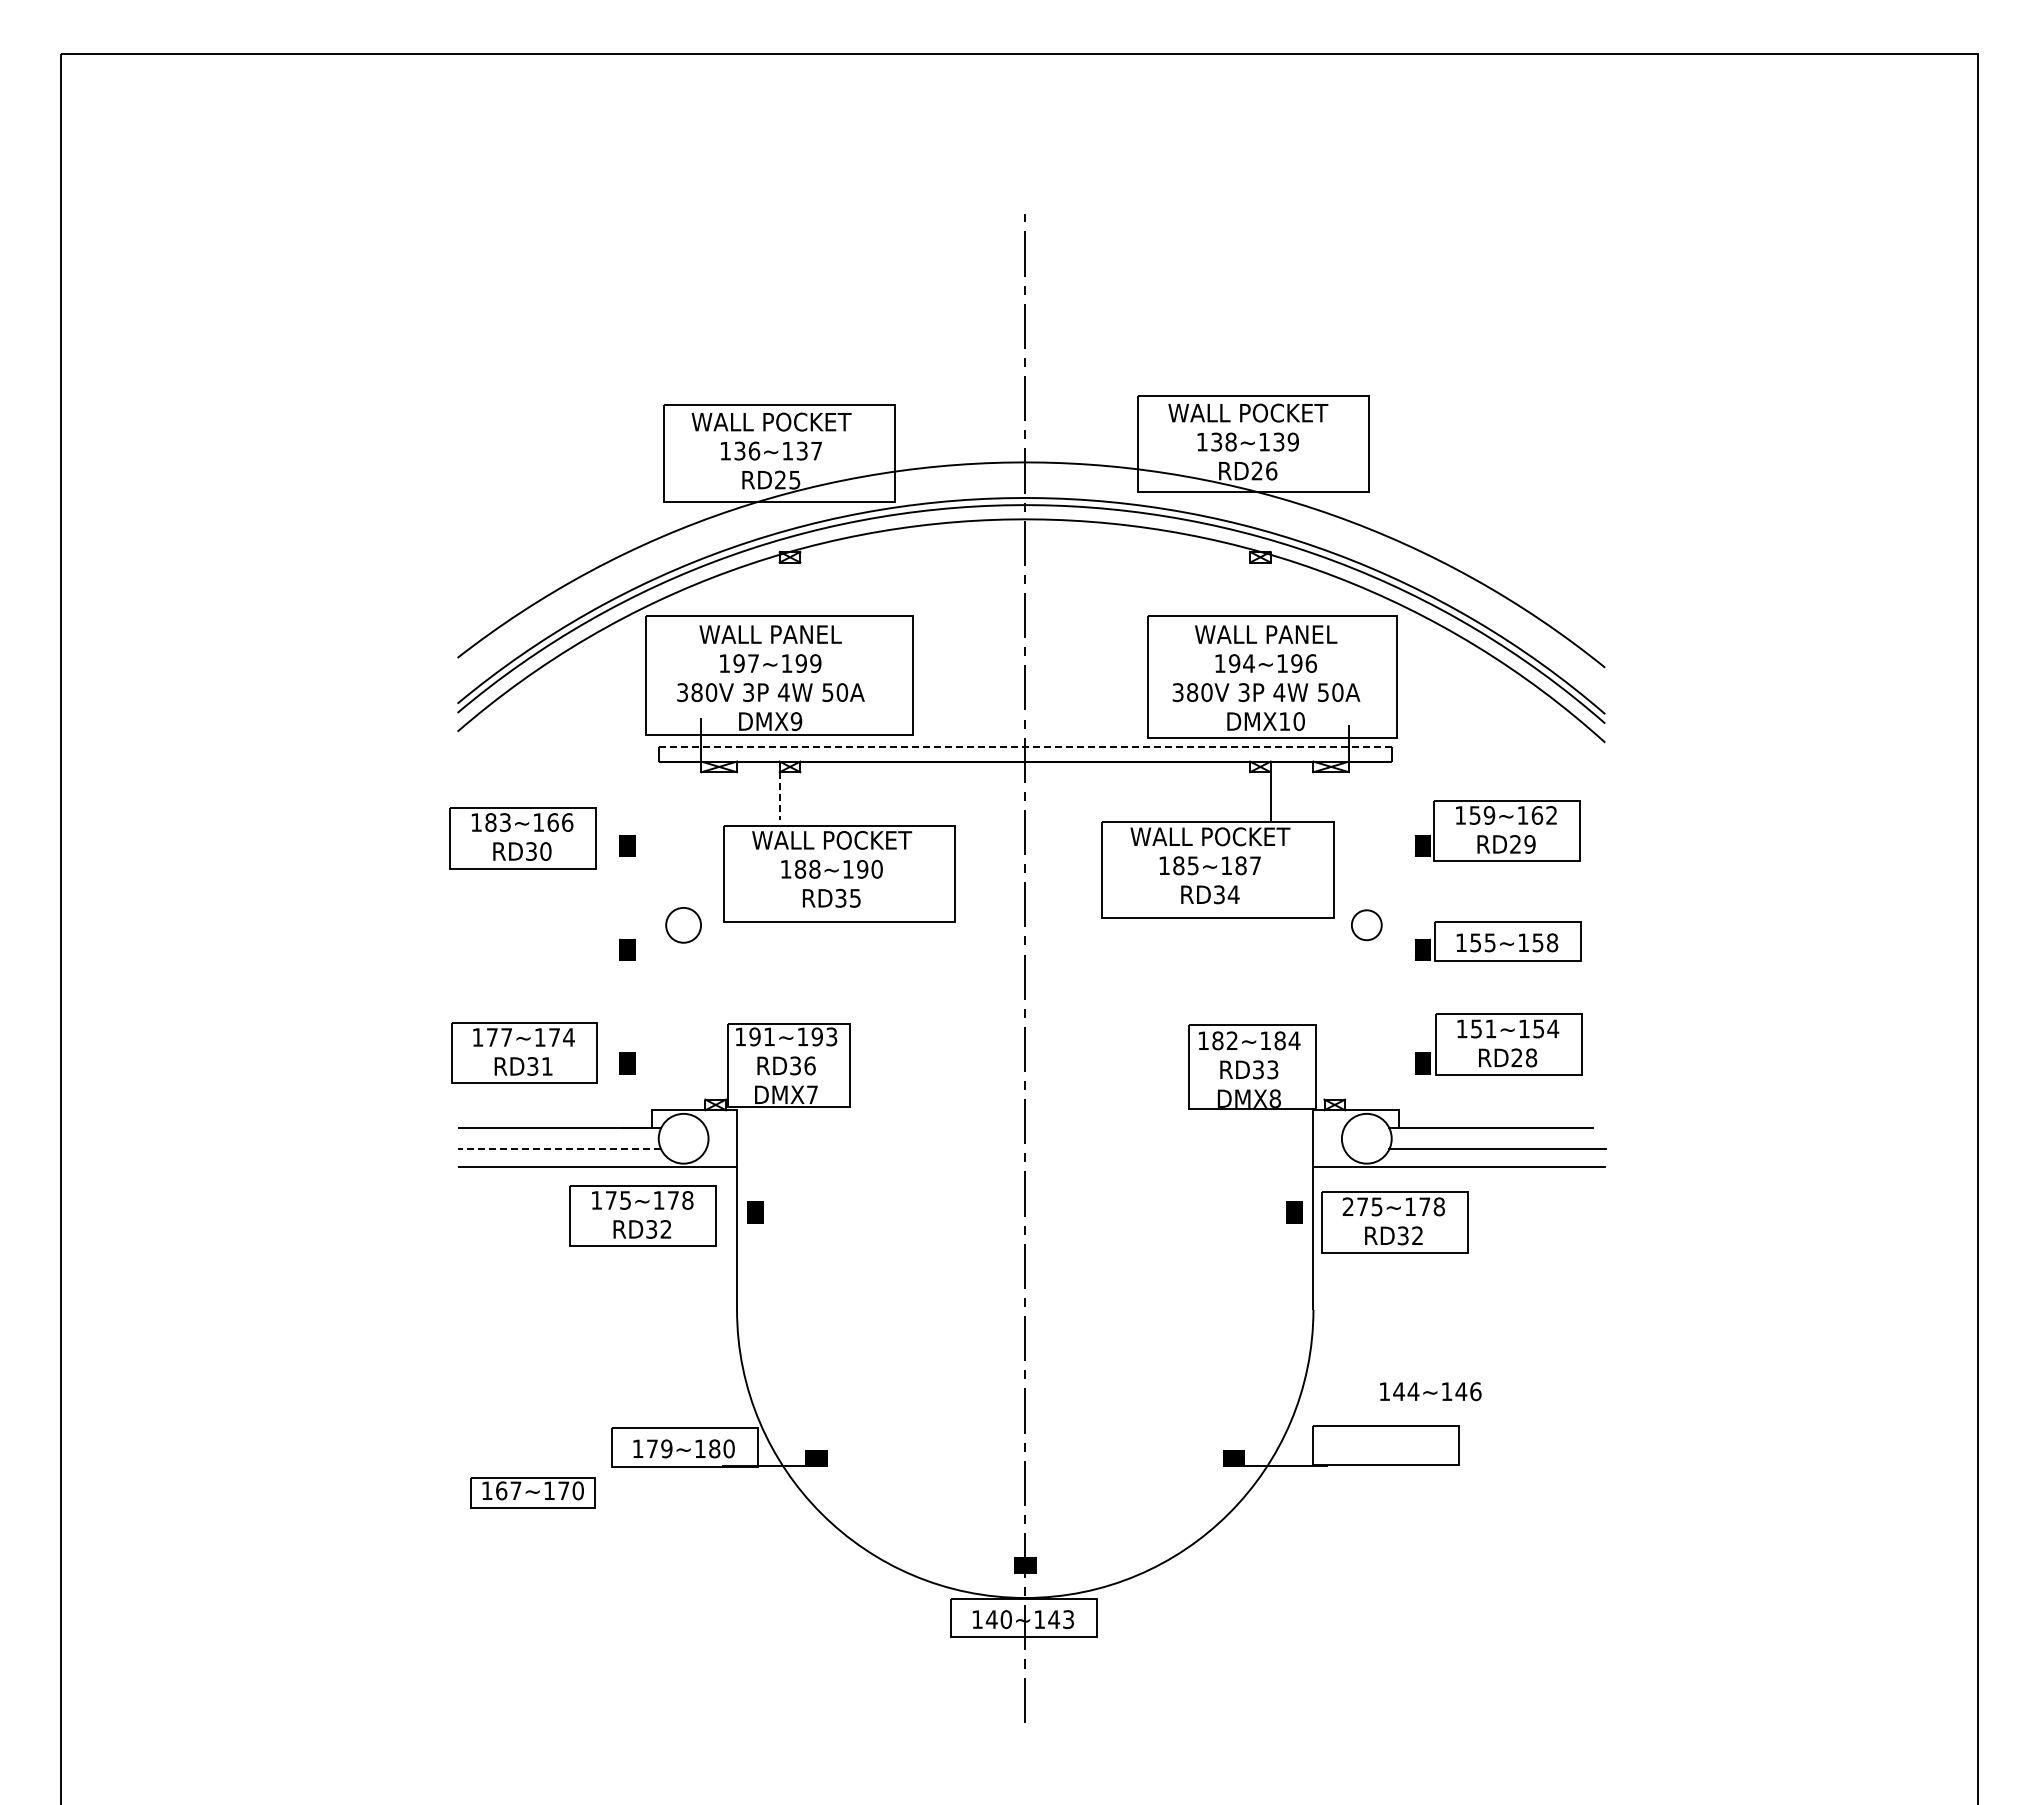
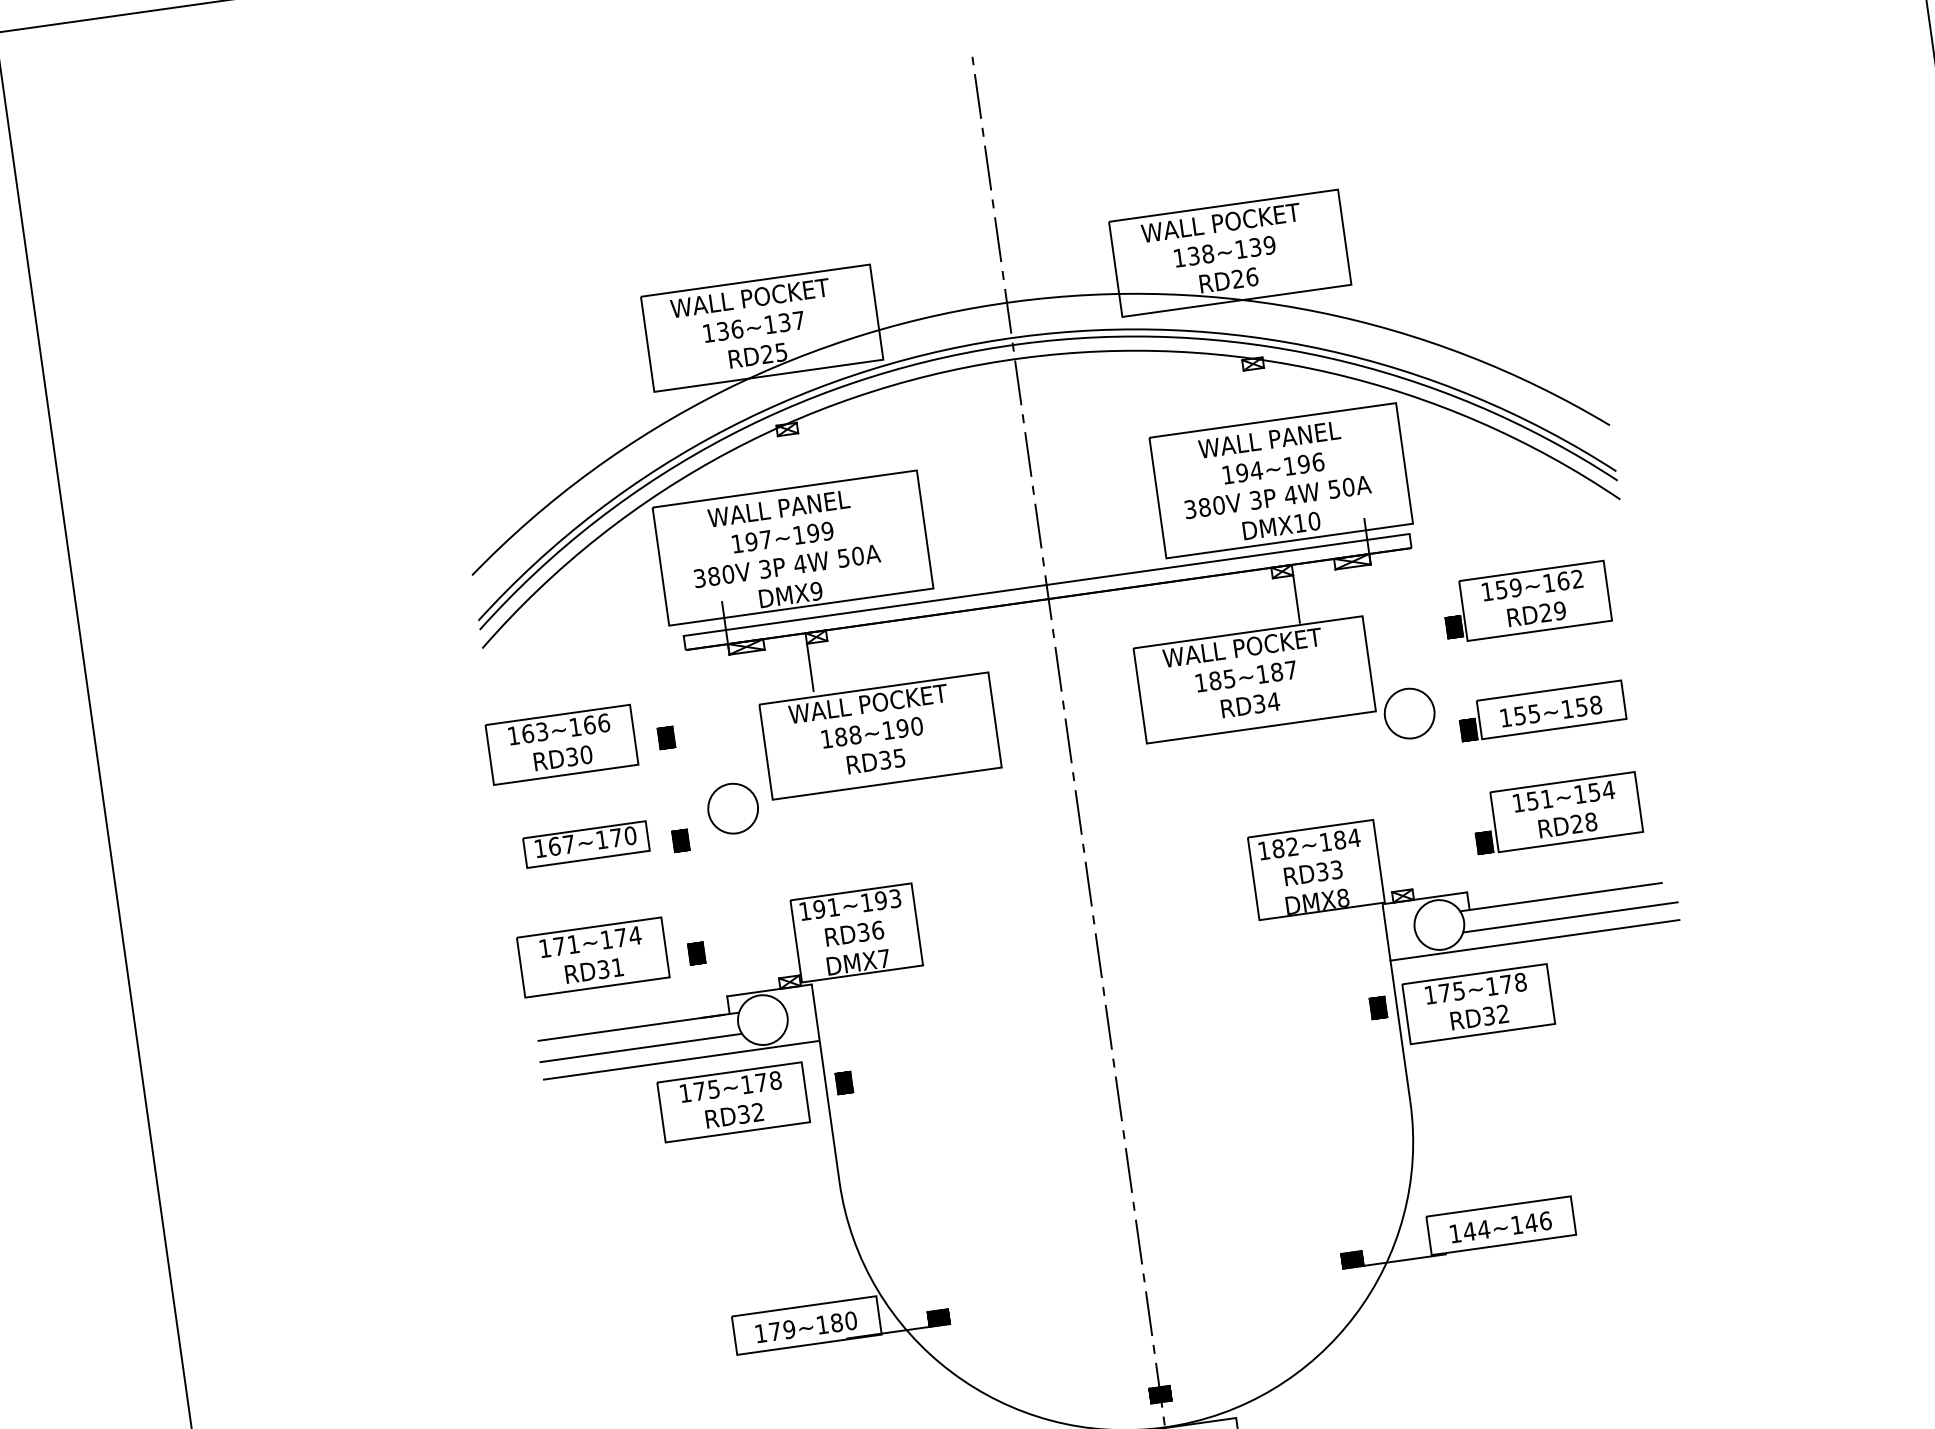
line: (1024, 747) -> (1045, 585), dashed -> solid
line: (779, 796) -> (810, 667), dashed -> solid
text: (490, 822) -> (527, 733), 183~166 -> 163~166
circle: (683, 925) -> (733, 808), size x1.43
circle: (1366, 925) -> (1409, 713), size x1.67
text: (506, 1037) -> (573, 944), 177~174 -> 171~174
line: (559, 1149) -> (641, 1048), dashed -> solid
text: (1347, 1206) -> (1429, 994), 275~178 -> 175~178
text: (1430, 1391) -> (1500, 1227), moved
part: (532, 1492) -> (585, 843), moved

